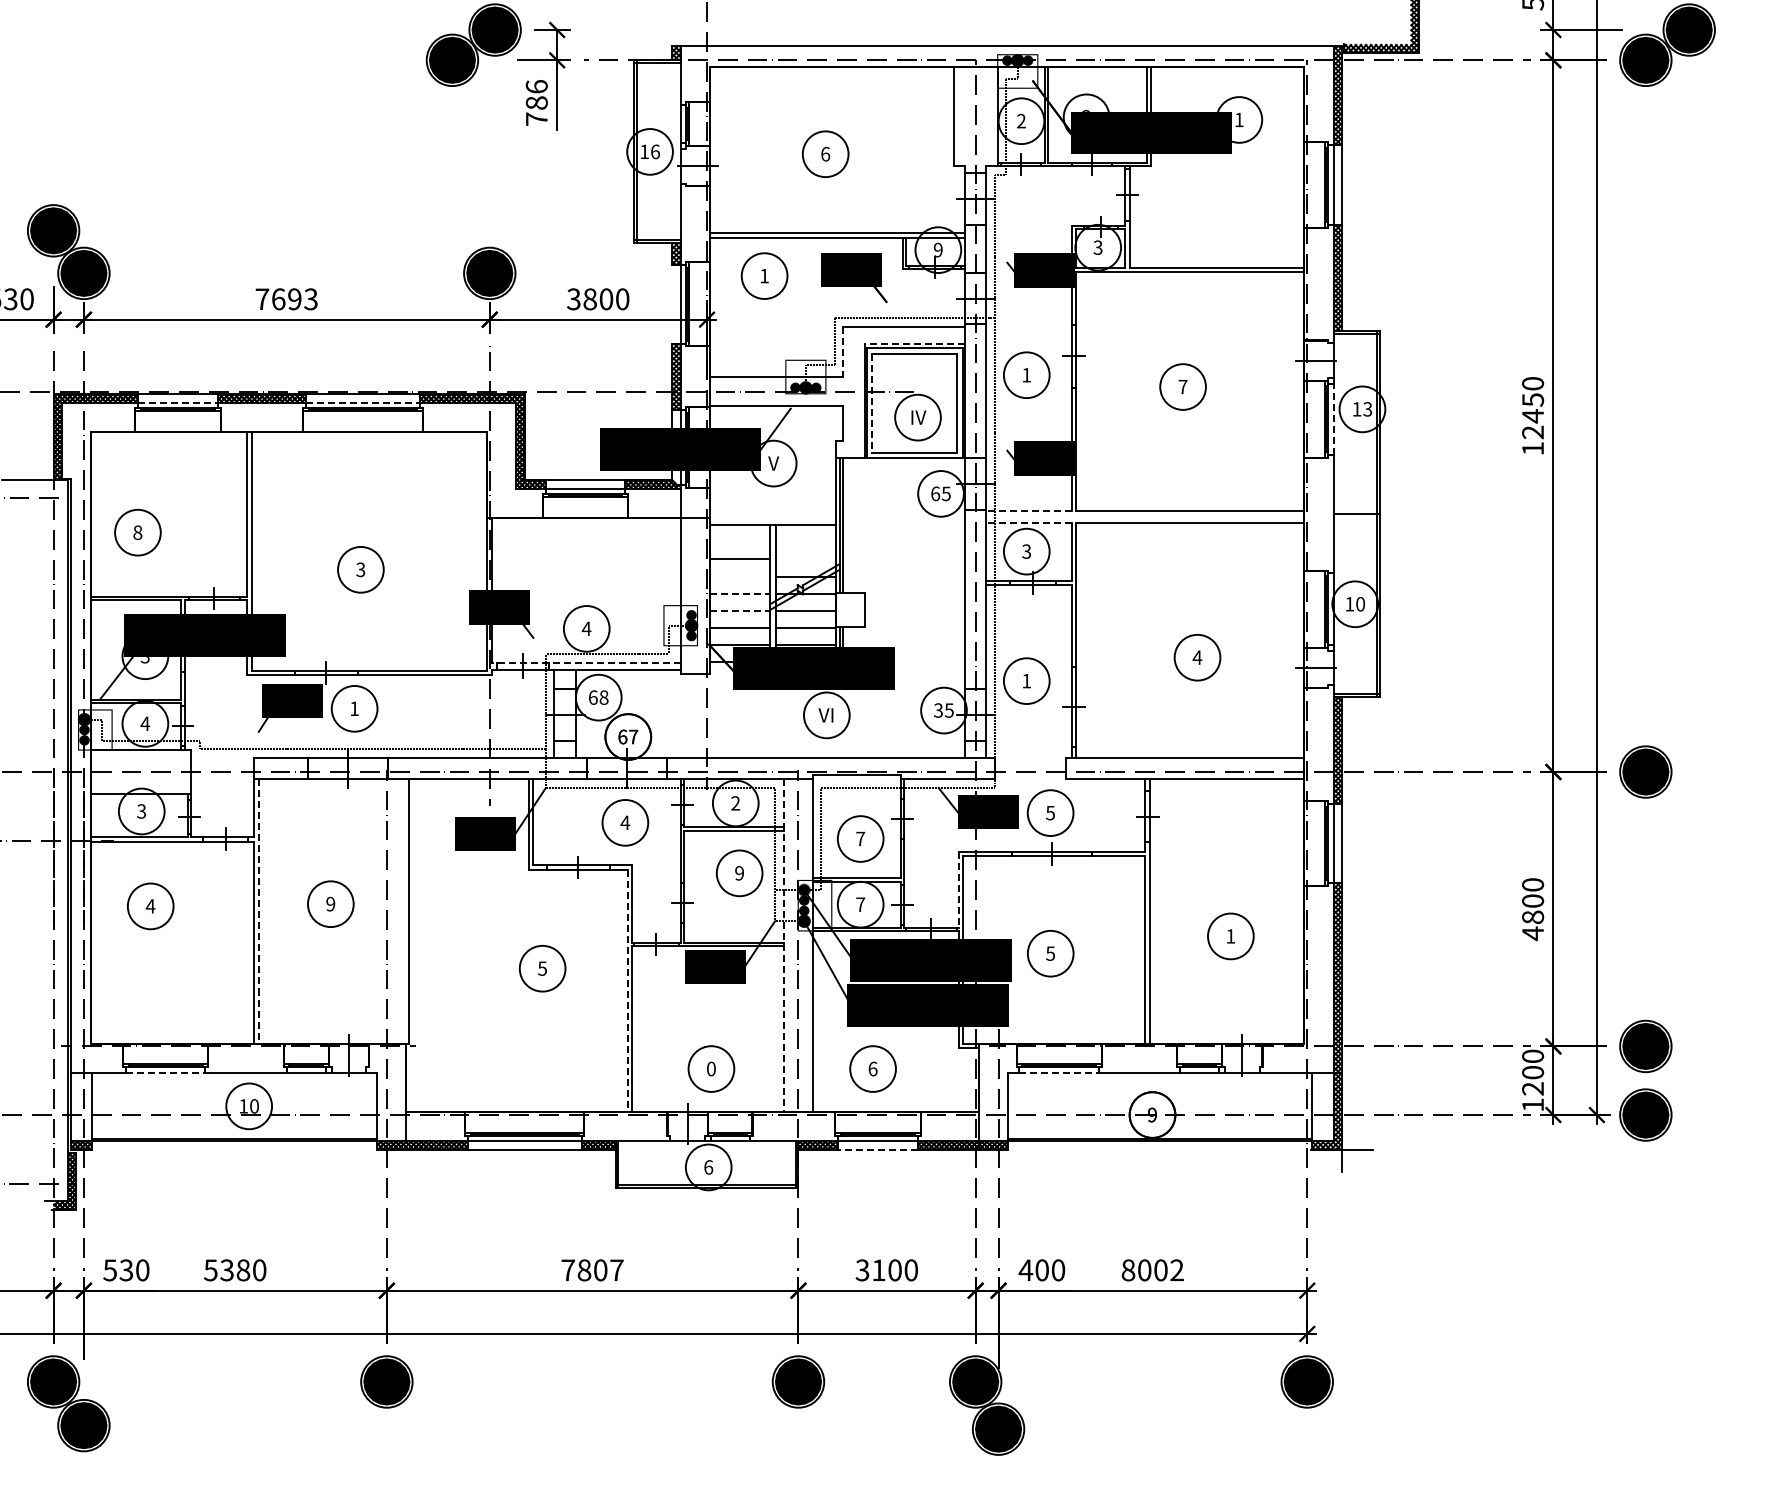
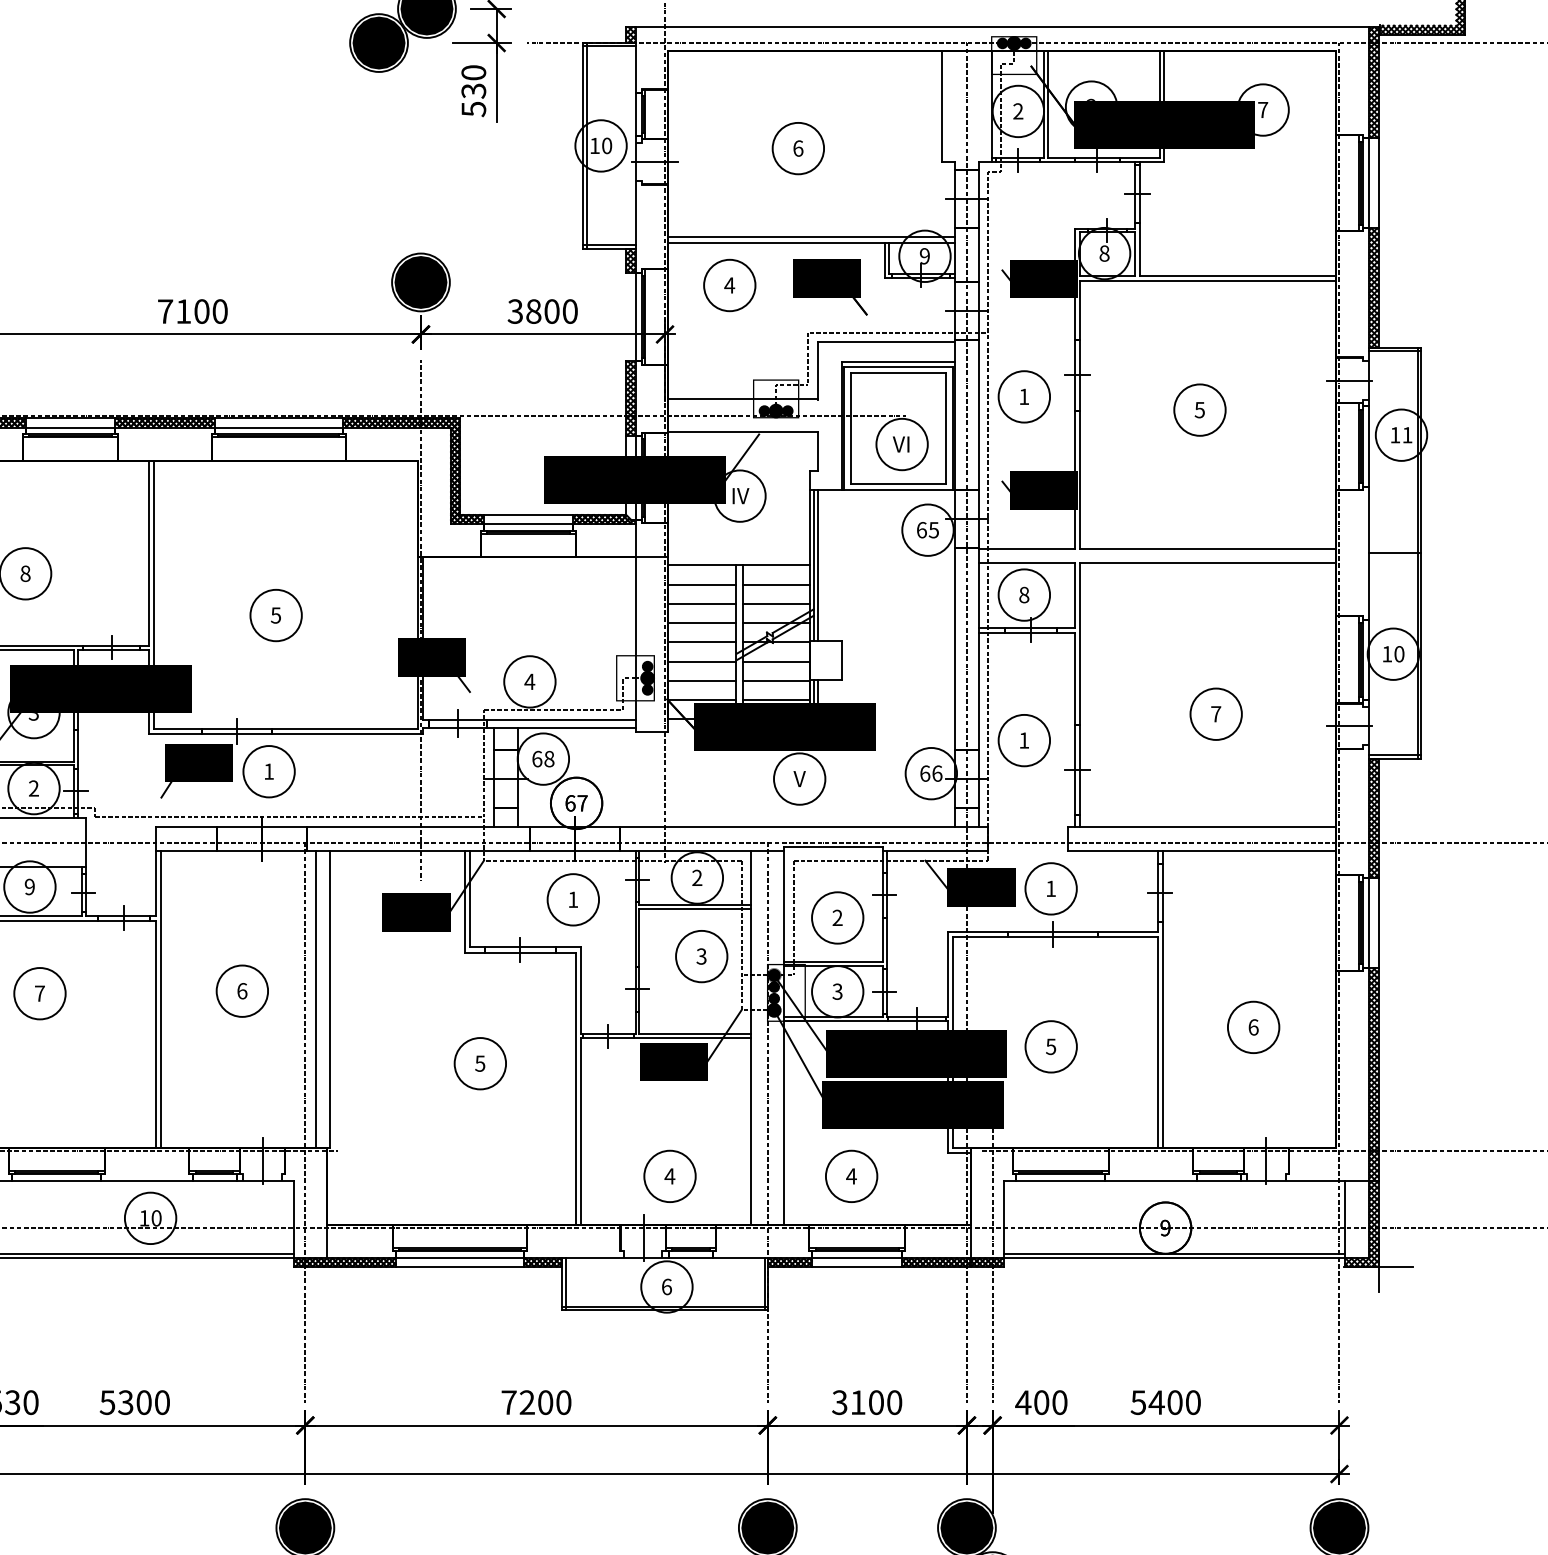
text: (536, 103) -> (473, 91), 786 -> 530
text: (1238, 119) -> (1262, 109), 1 -> 7
text: (655, 151) -> (607, 145), 16 -> 10
text: (1097, 247) -> (1103, 253), 3 -> 8
text: (764, 276) -> (729, 285), 1 -> 4
text: (294, 299) -> (201, 311), 7693 -> 7100
line: (914, 343) -> (898, 361), dashed -> solid
line: (843, 351) -> (818, 370), dashed -> solid
text: (1182, 387) -> (1199, 410), 7 -> 5
line: (177, 402) -> (70, 427), dashed -> solid
line: (363, 402) -> (279, 427), dashed -> solid
line: (872, 403) -> (850, 428), dashed -> solid
text: (1367, 409) -> (1407, 435), 13 -> 11
text: (917, 417) -> (901, 444), IV -> VI
line: (1333, 419) -> (1368, 446), dashed -> solid
text: (774, 463) -> (740, 496), V -> IV
line: (1028, 510) -> (1026, 548), dashed -> solid
line: (1028, 523) -> (1026, 563), dashed -> solid
line: (739, 542) -> (701, 584), added
line: (805, 542) -> (775, 584), added
text: (1026, 551) -> (1024, 594), 3 -> 8
line: (805, 559) -> (775, 603), added
text: (360, 569) -> (275, 615), 3 -> 5
line: (739, 576) -> (701, 623), added
line: (740, 593) -> (702, 642), dashed -> solid
line: (740, 610) -> (702, 661), dashed -> solid
text: (1197, 657) -> (1216, 714), 4 -> 7
line: (586, 662) -> (529, 719), dashed -> solid
text: (943, 710) -> (930, 773), 35 -> 66
text: (825, 715) -> (798, 779), VI -> V
text: (145, 723) -> (34, 788), 4 -> 2
text: (141, 811) -> (29, 887), 3 -> 9
text: (1050, 813) -> (1050, 889), 5 -> 1
text: (625, 822) -> (573, 899), 4 -> 1
text: (860, 838) -> (837, 917), 7 -> 2
text: (739, 873) -> (701, 956), 9 -> 3
line: (958, 890) -> (947, 975), dashed -> solid
text: (330, 903) -> (241, 990), 9 -> 6
text: (860, 904) -> (837, 991), 7 -> 3
text: (150, 906) -> (39, 993), 4 -> 7
line: (396, 911) -> (316, 999), added
line: (258, 912) -> (161, 1000), dashed -> solid
text: (1230, 936) -> (1253, 1027), 1 -> 6
line: (783, 946) -> (750, 1038), dashed -> solid
line: (627, 991) -> (575, 1089), dashed -> solid
text: (711, 1068) -> (670, 1175), 0 -> 4
text: (872, 1068) -> (850, 1175), 6 -> 4
line: (165, 1072) -> (56, 1180), dashed -> solid
line: (1059, 1072) -> (1061, 1180), dashed -> solid
line: (877, 1149) -> (856, 1266), dashed -> solid
text: (243, 1270) -> (144, 1402), 5380 -> 5300
text: (600, 1270) -> (545, 1402), 7807 -> 7200
text: (1152, 1270) -> (1165, 1402), 8002 -> 5400

